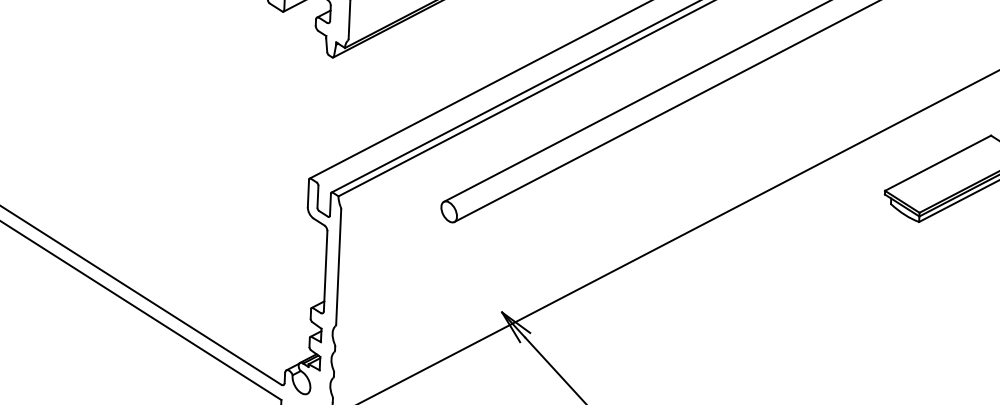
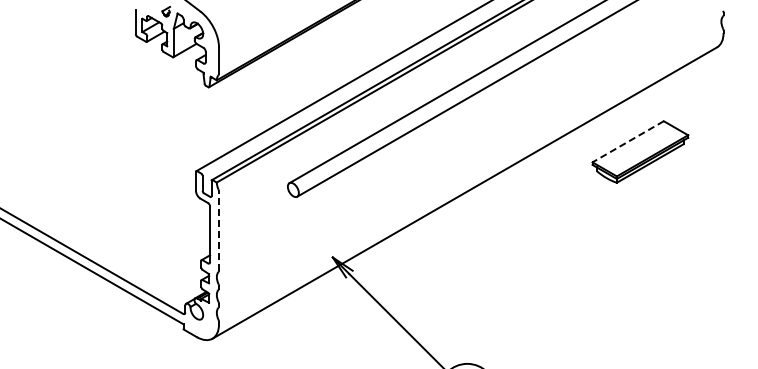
line: (937, 164) -> (627, 142), solid -> dashed
line: (339, 267) -> (219, 231), solid -> dashed

